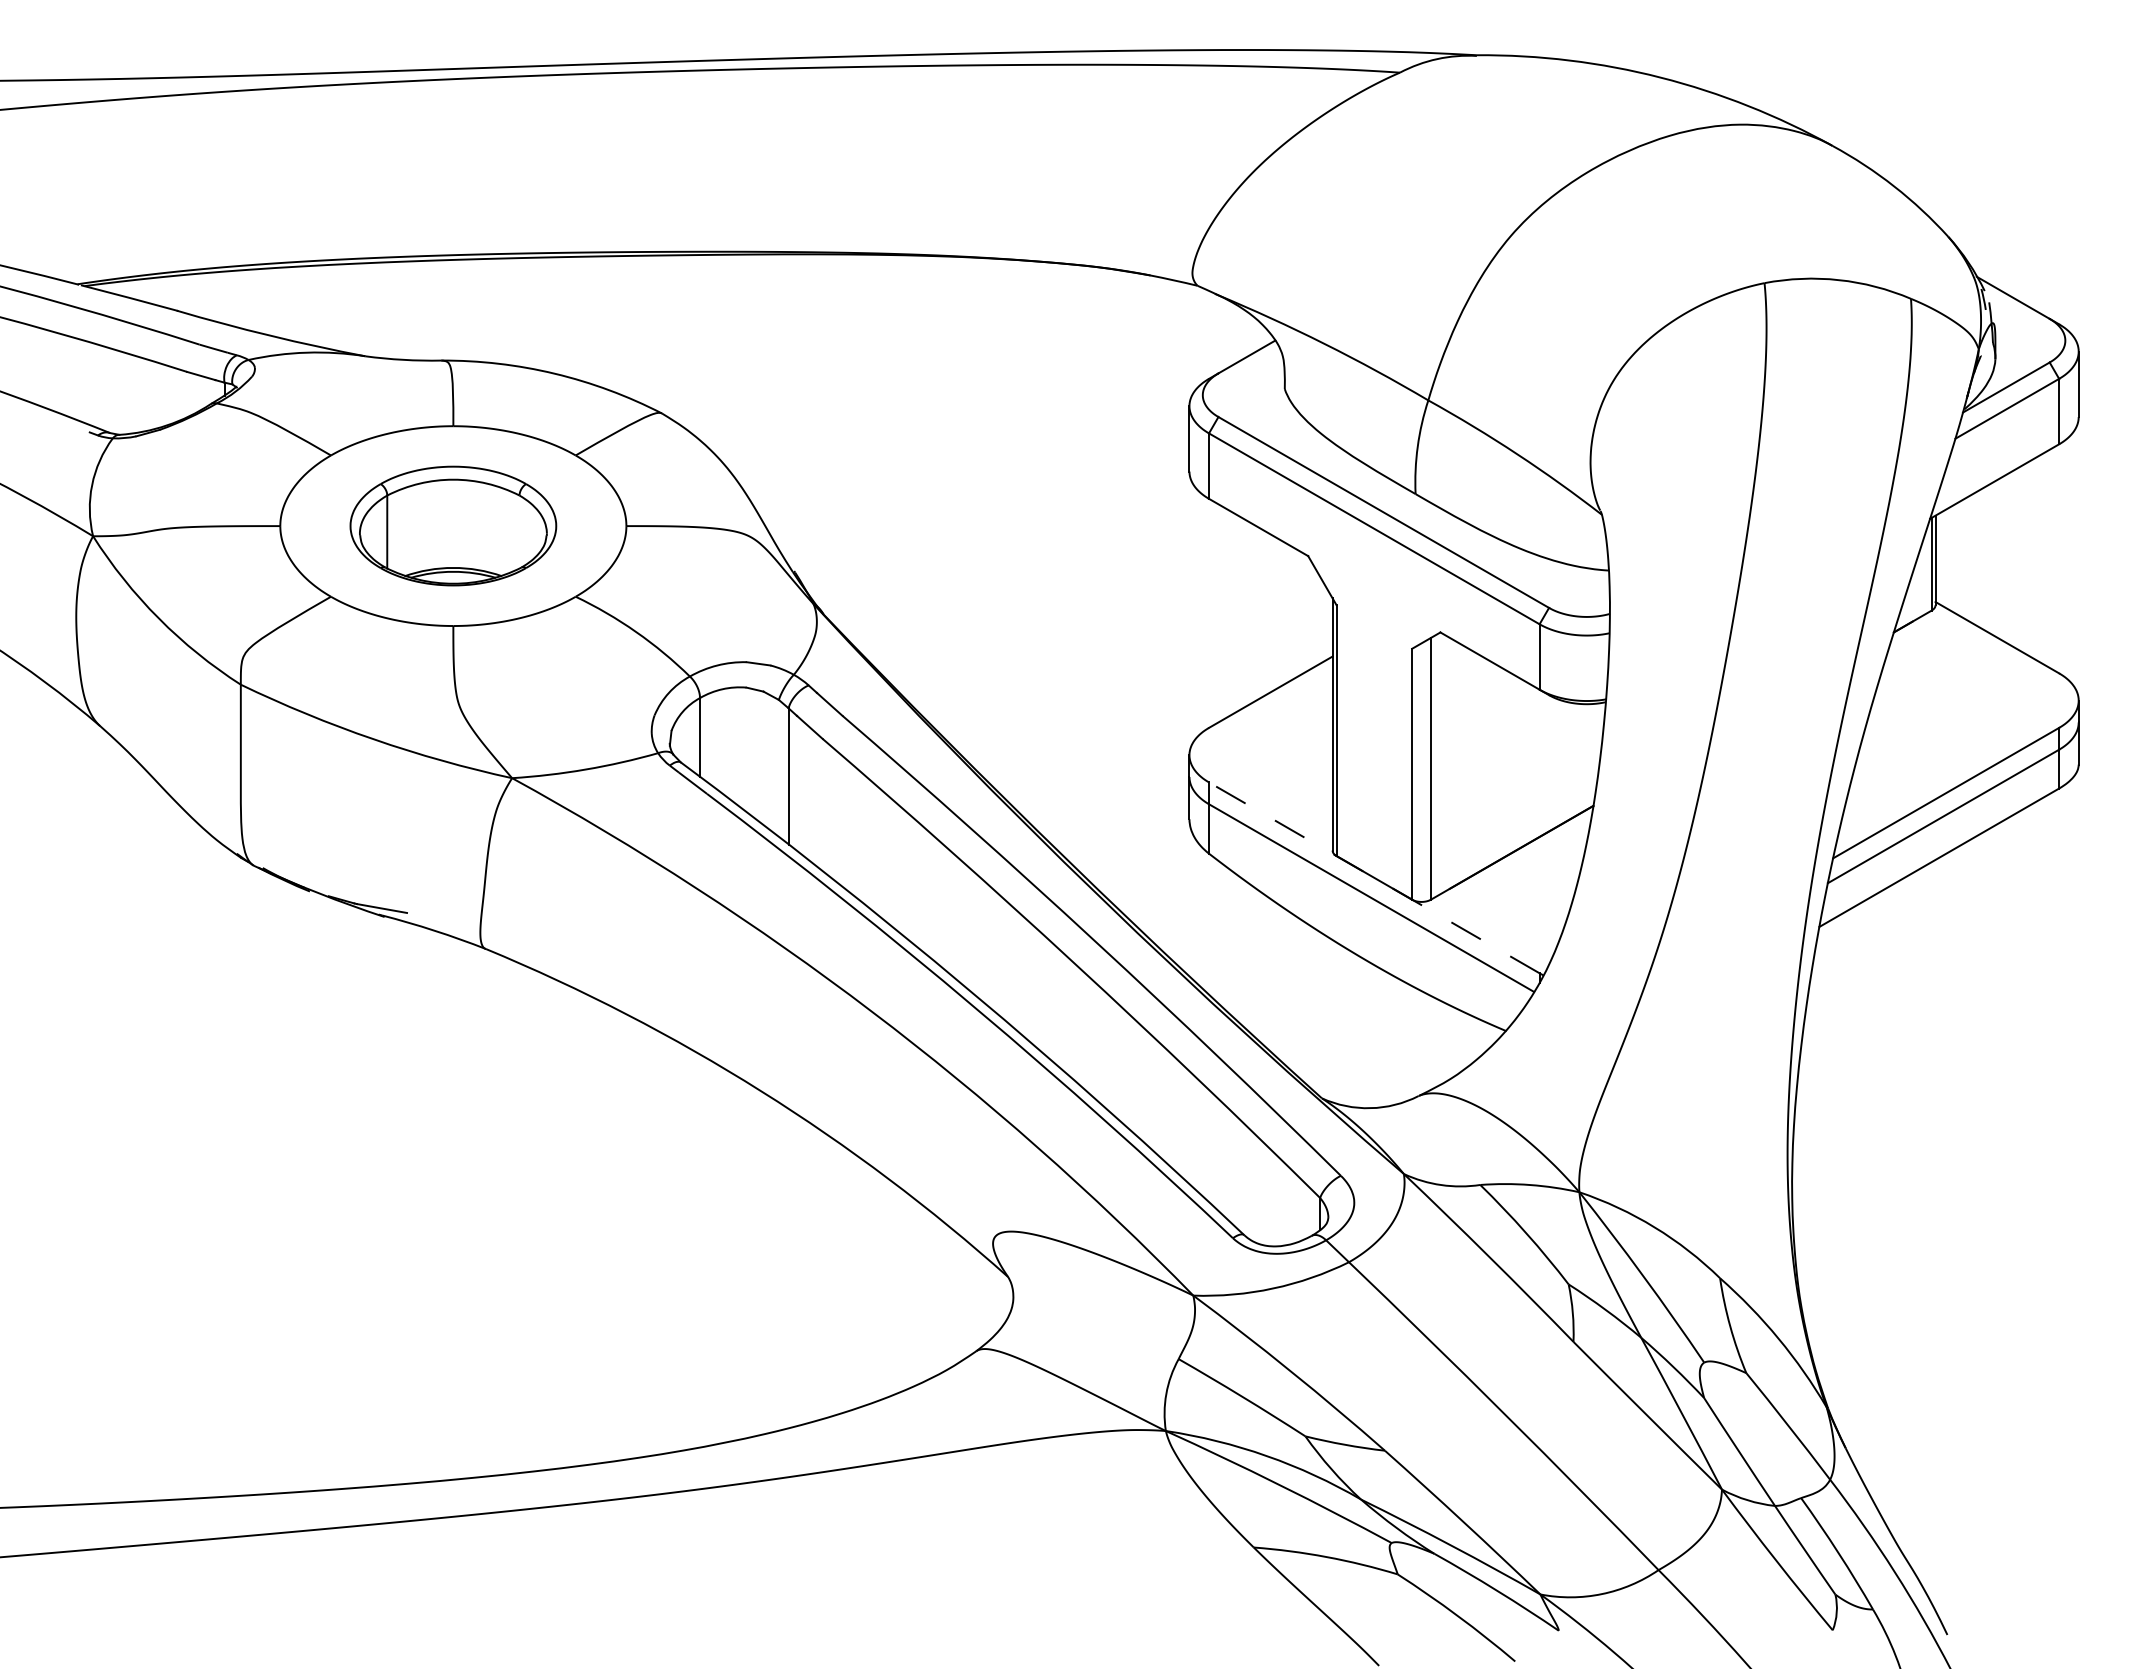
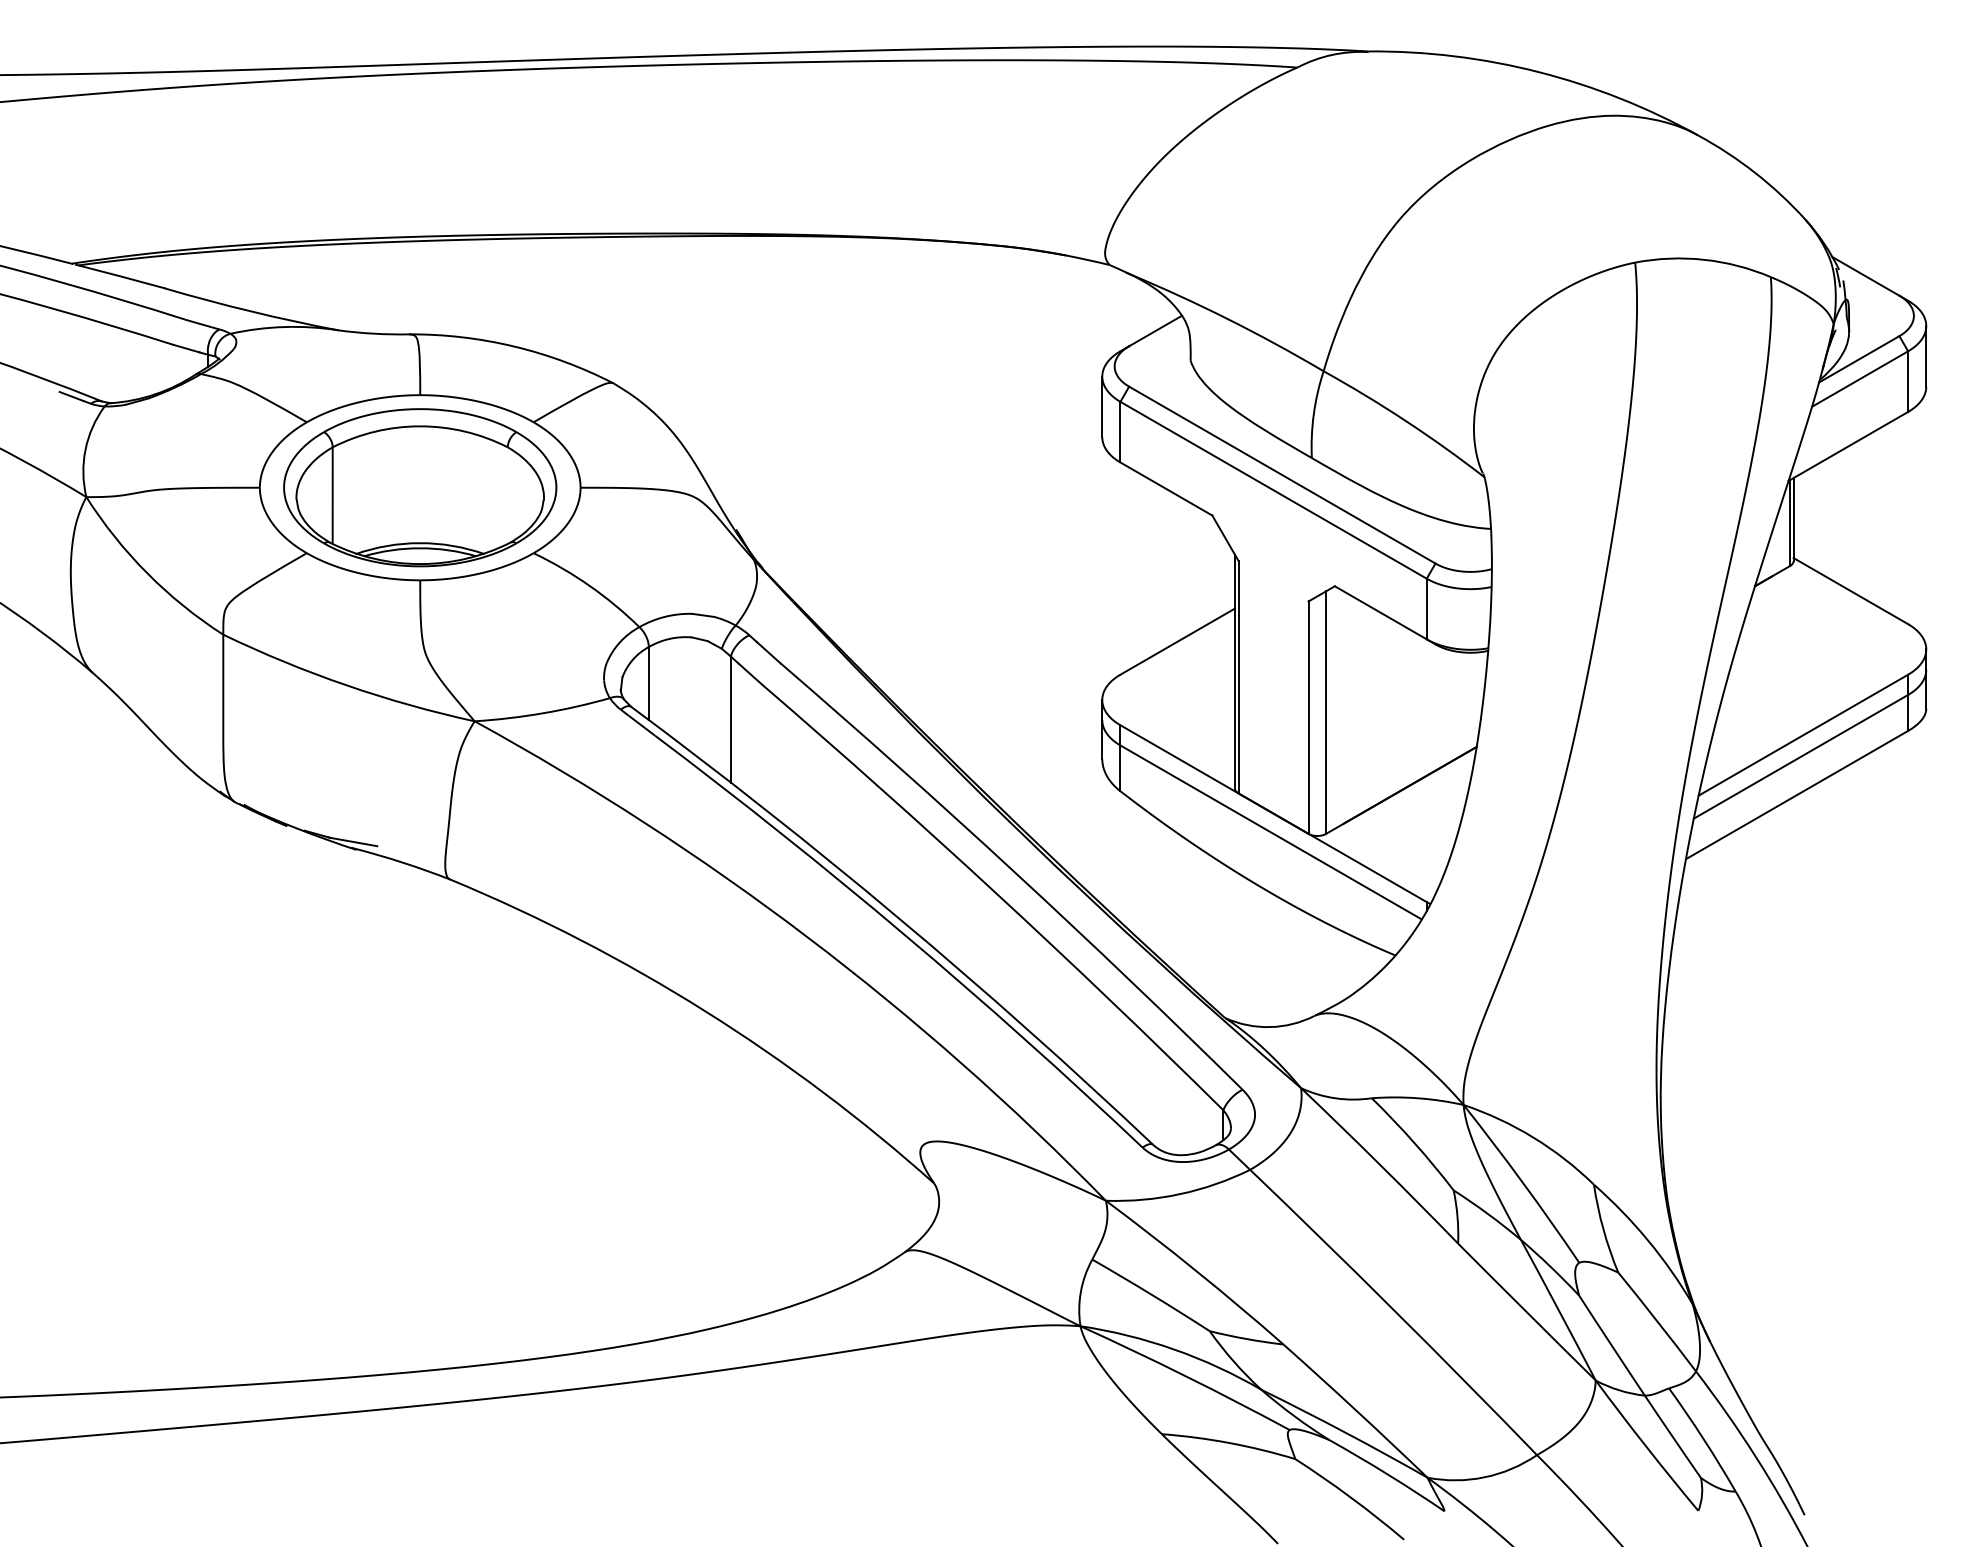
line: (76, 427) -> (71, 396), added
part: (453, 525) -> (420, 487), size x1.43
line: (1374, 877) -> (1273, 813), dashed -> solid

